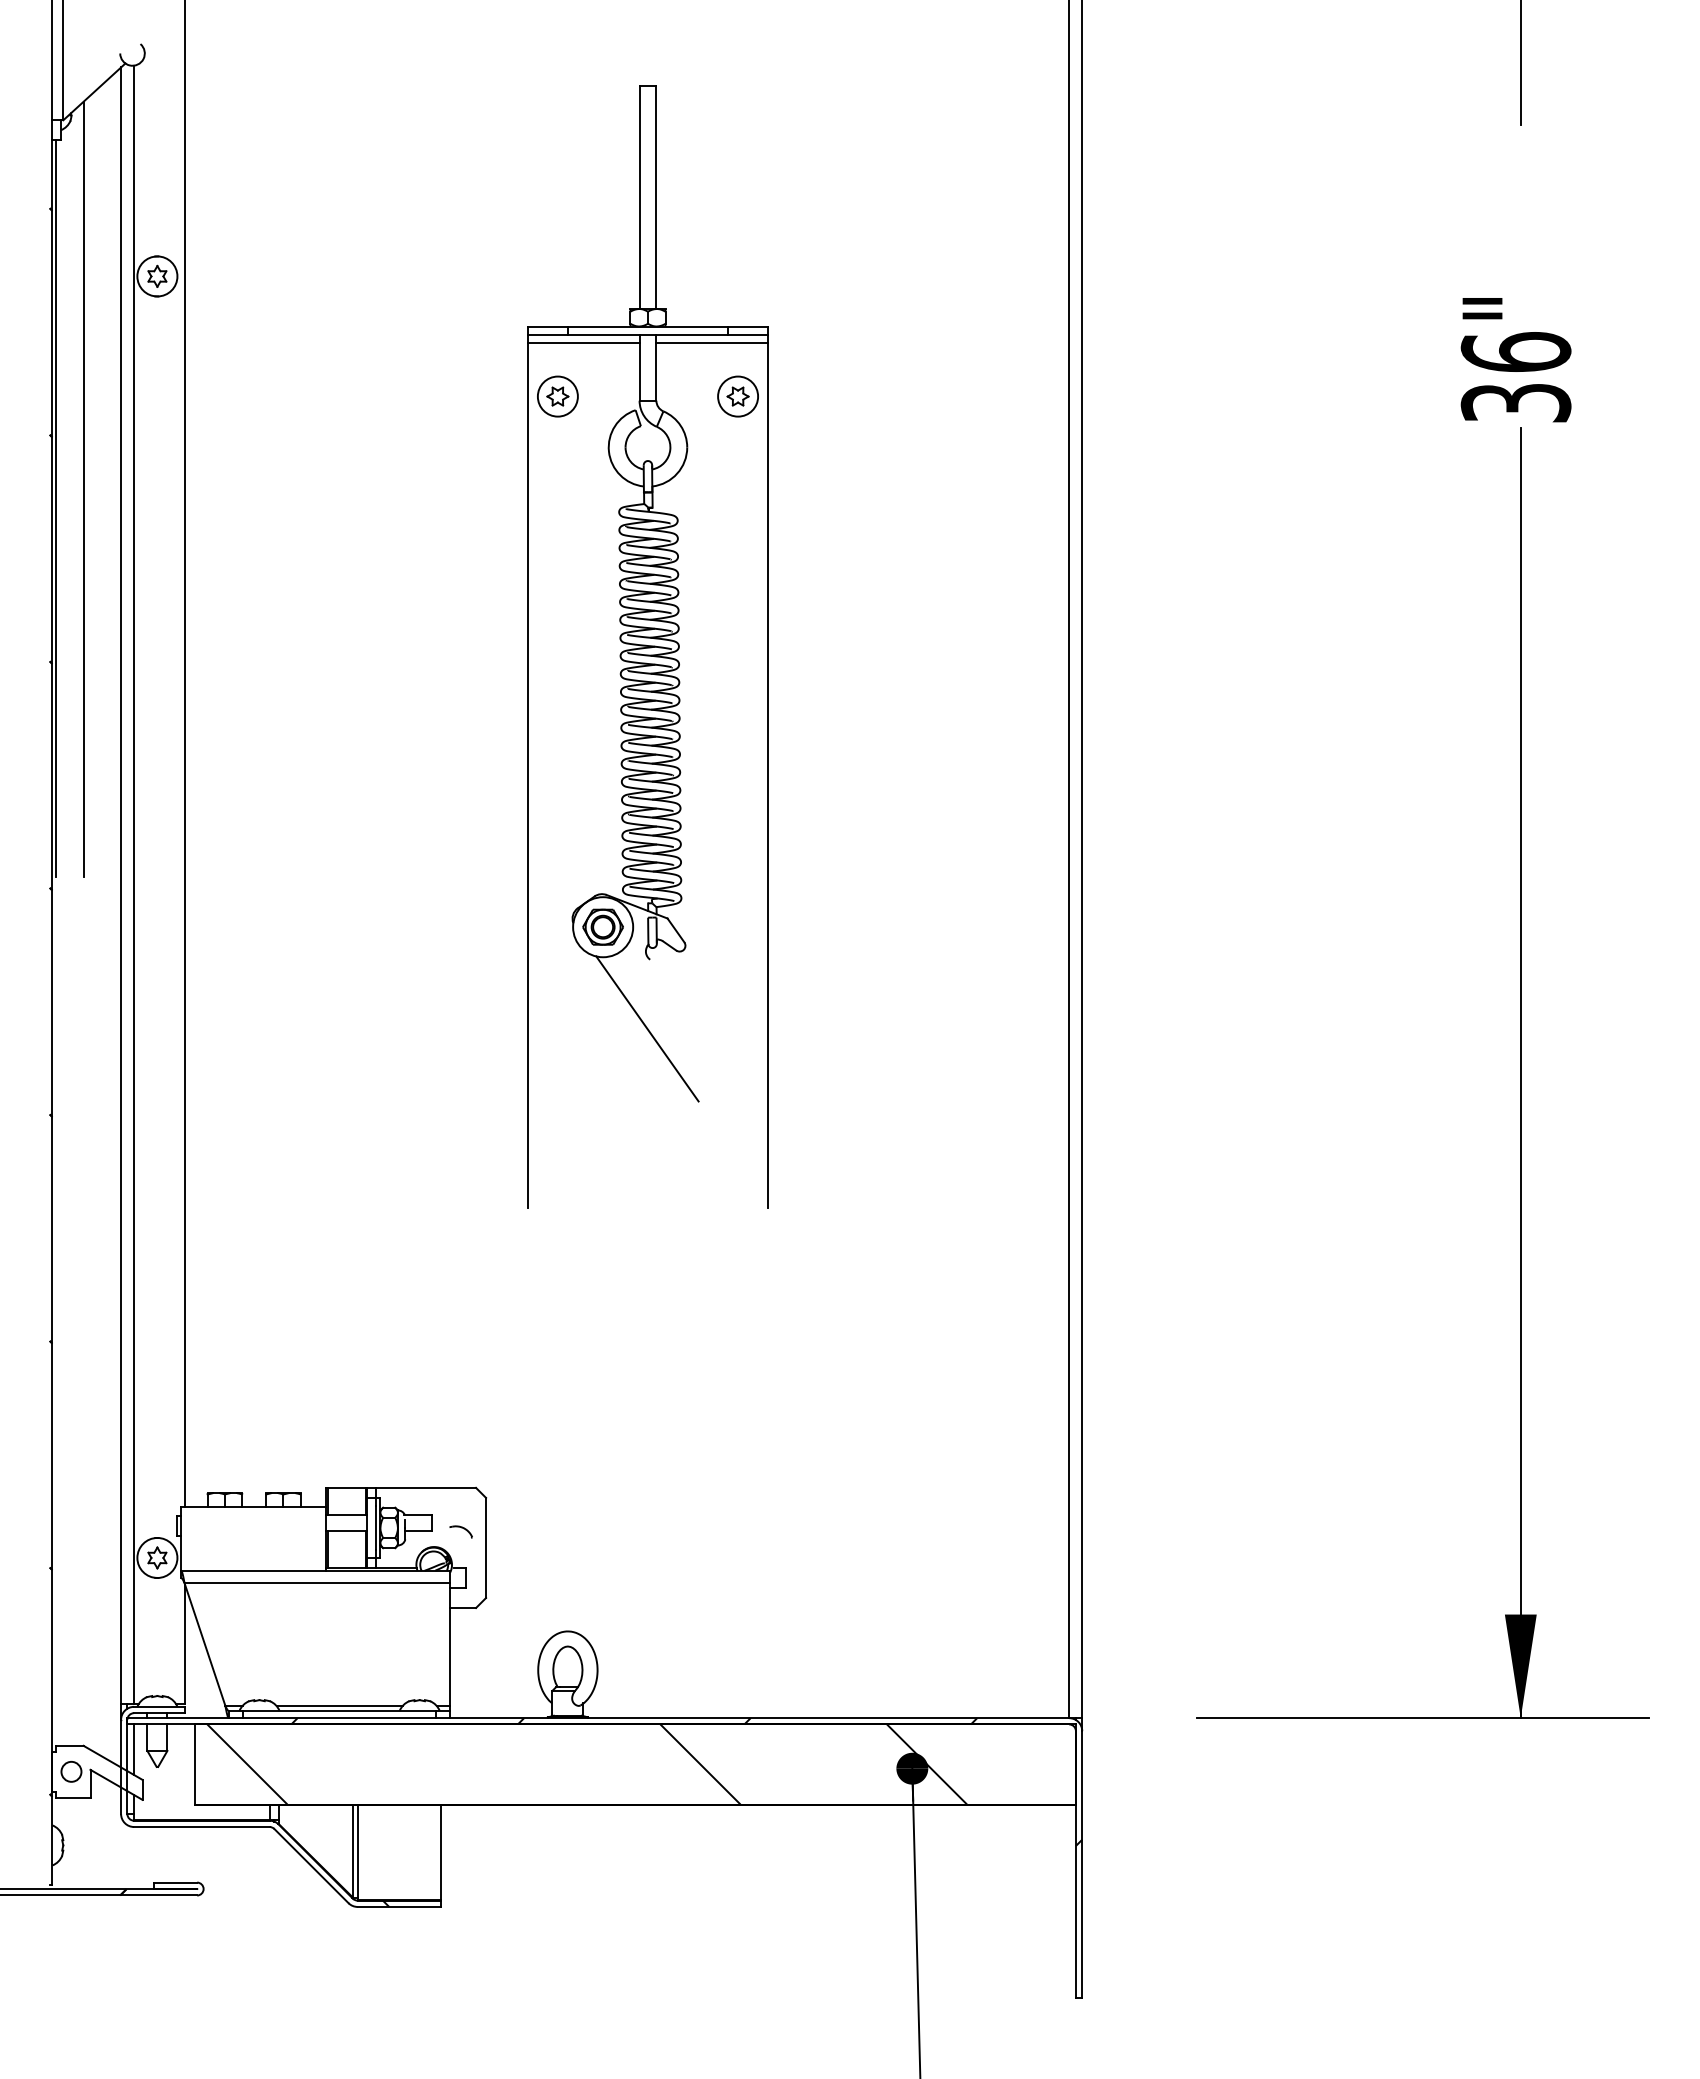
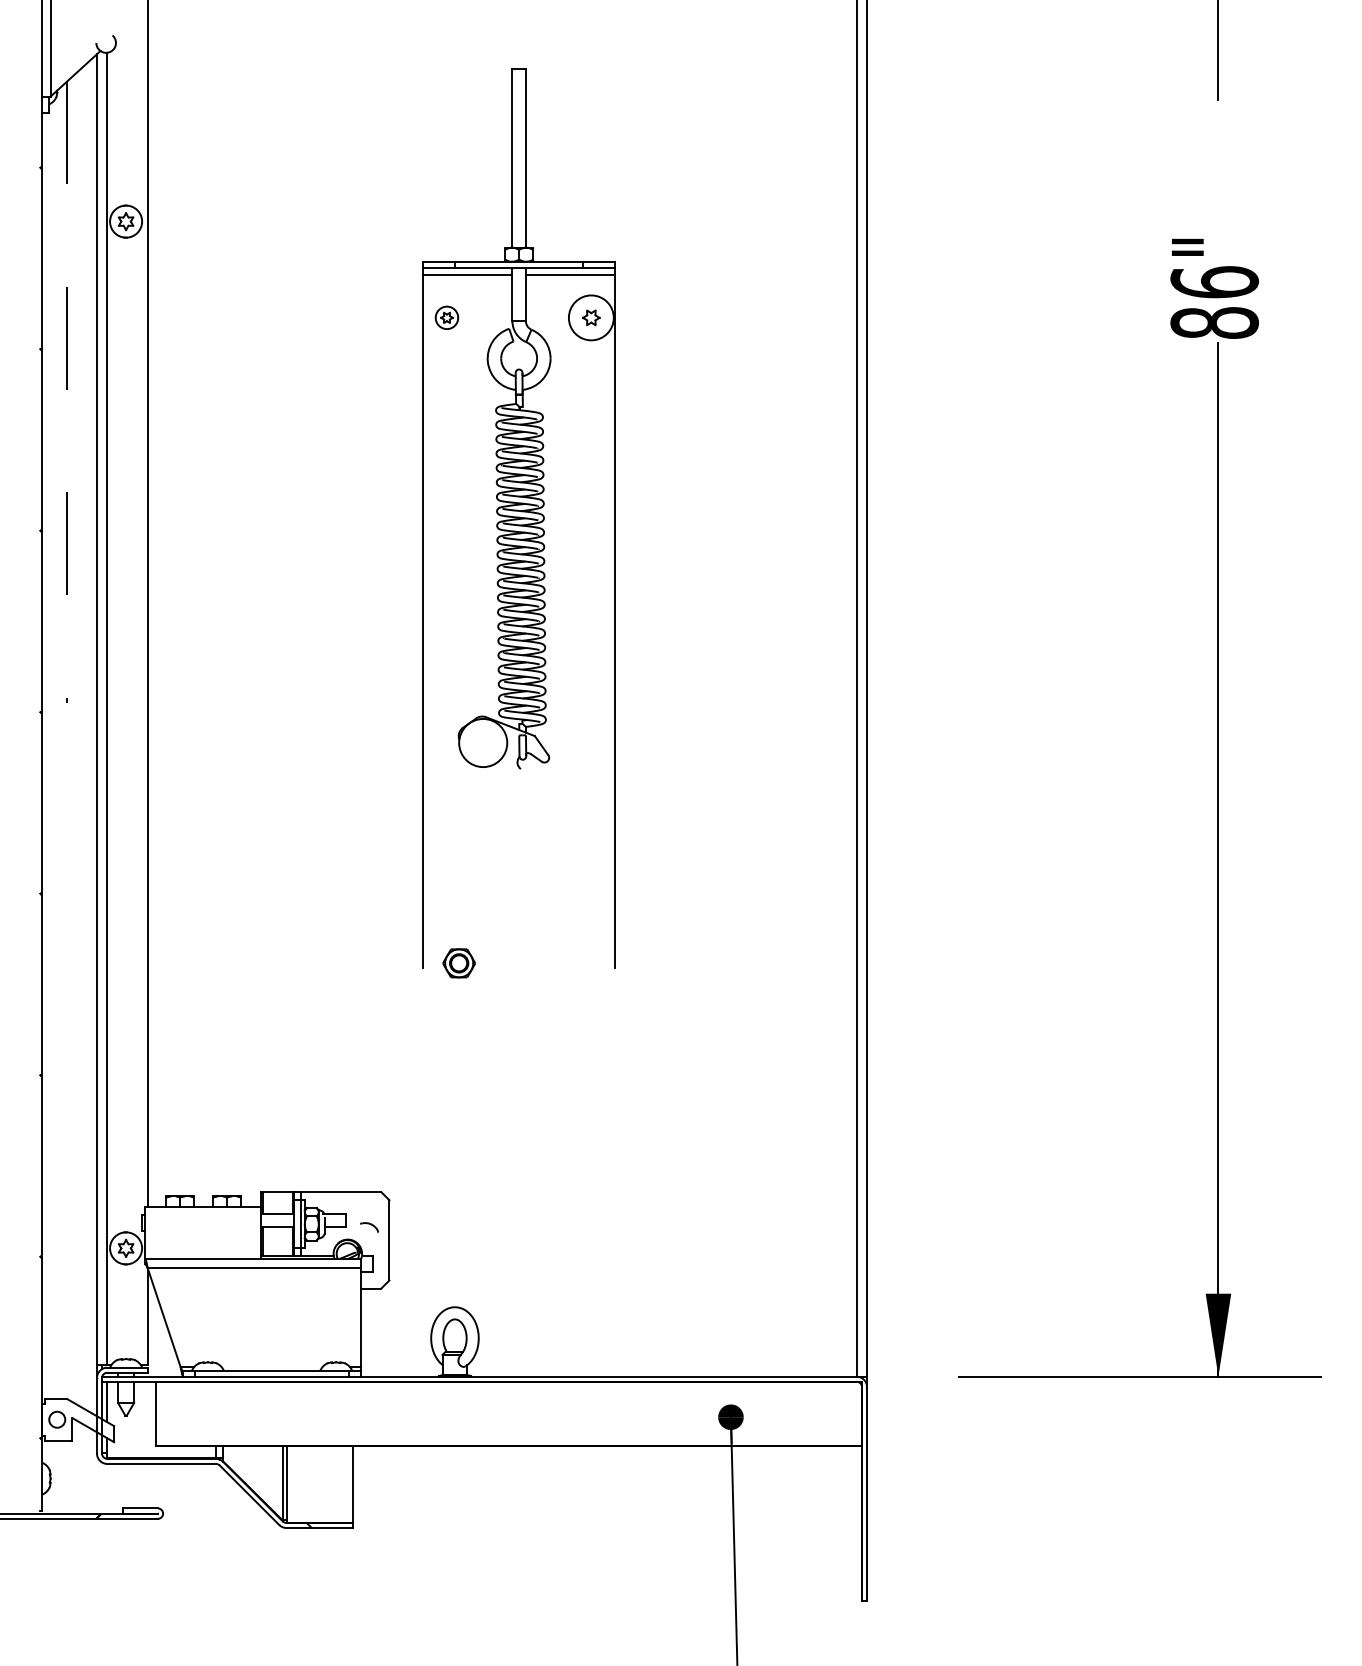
part: (557, 396) -> (446, 317), size x0.7
circle: (738, 396) -> (591, 317), size x1.4
text: (1515, 402) -> (1214, 322), 36" -> 86"
line: (83, 489) -> (66, 392), solid -> dashed
line: (56, 508) -> (45, 407), removed
part: (602, 926) -> (458, 962), moved
line: (647, 1028) -> (518, 824), removed
line: (339, 1705) -> (271, 1366), removed
hatch: (587, 1764) -> (470, 1413), removed
hatch: (686, 1782) -> (550, 1428), removed

